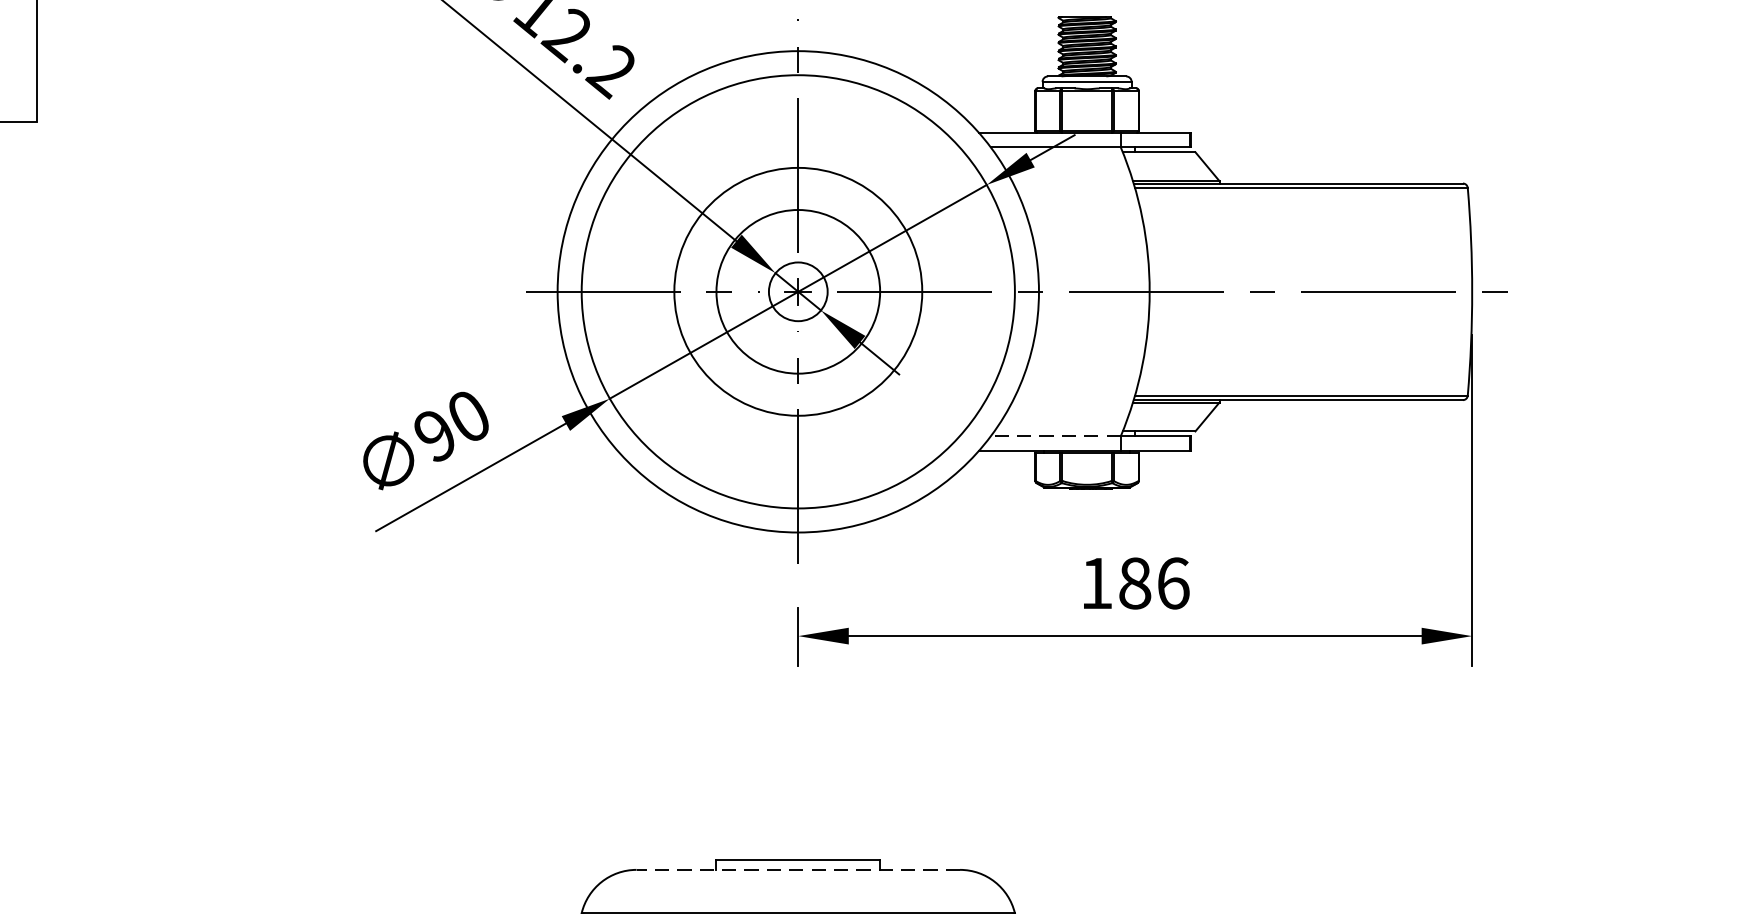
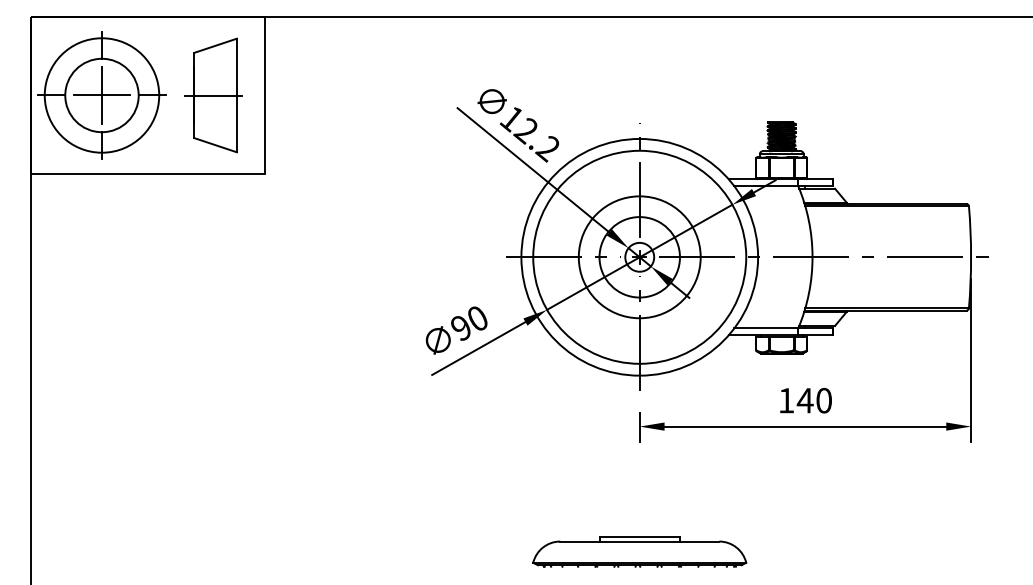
line: (1056, 436) -> (766, 328), dashed -> solid
text: (1153, 583) -> (814, 400), 186 -> 140
line: (797, 869) -> (639, 541), dashed -> solid

